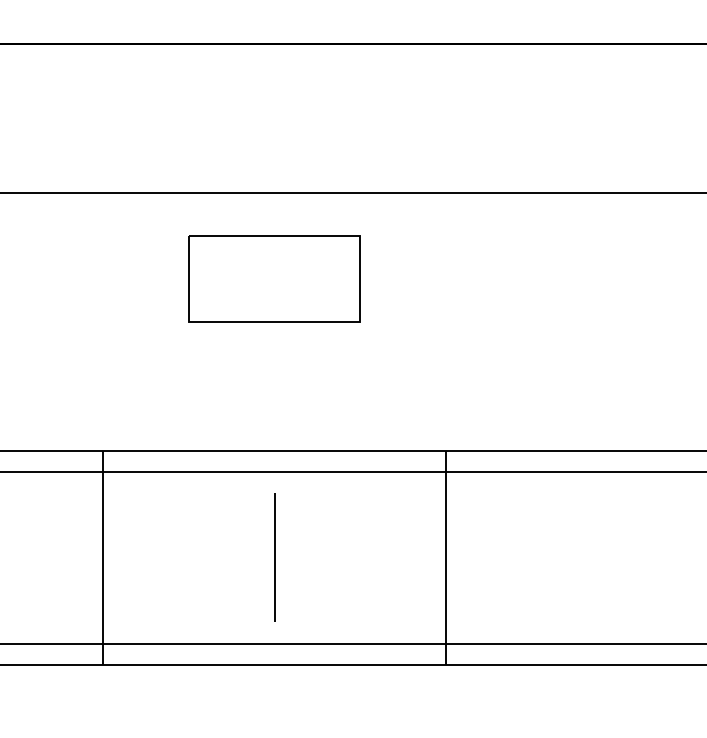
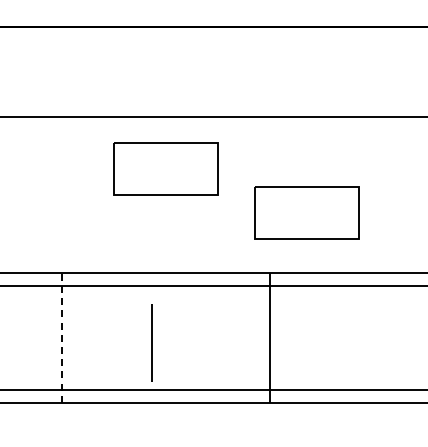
part: (506, 350) -> (306, 212), added
line: (103, 557) -> (62, 337), solid -> dashed
line: (273, 557) -> (151, 342), moved

